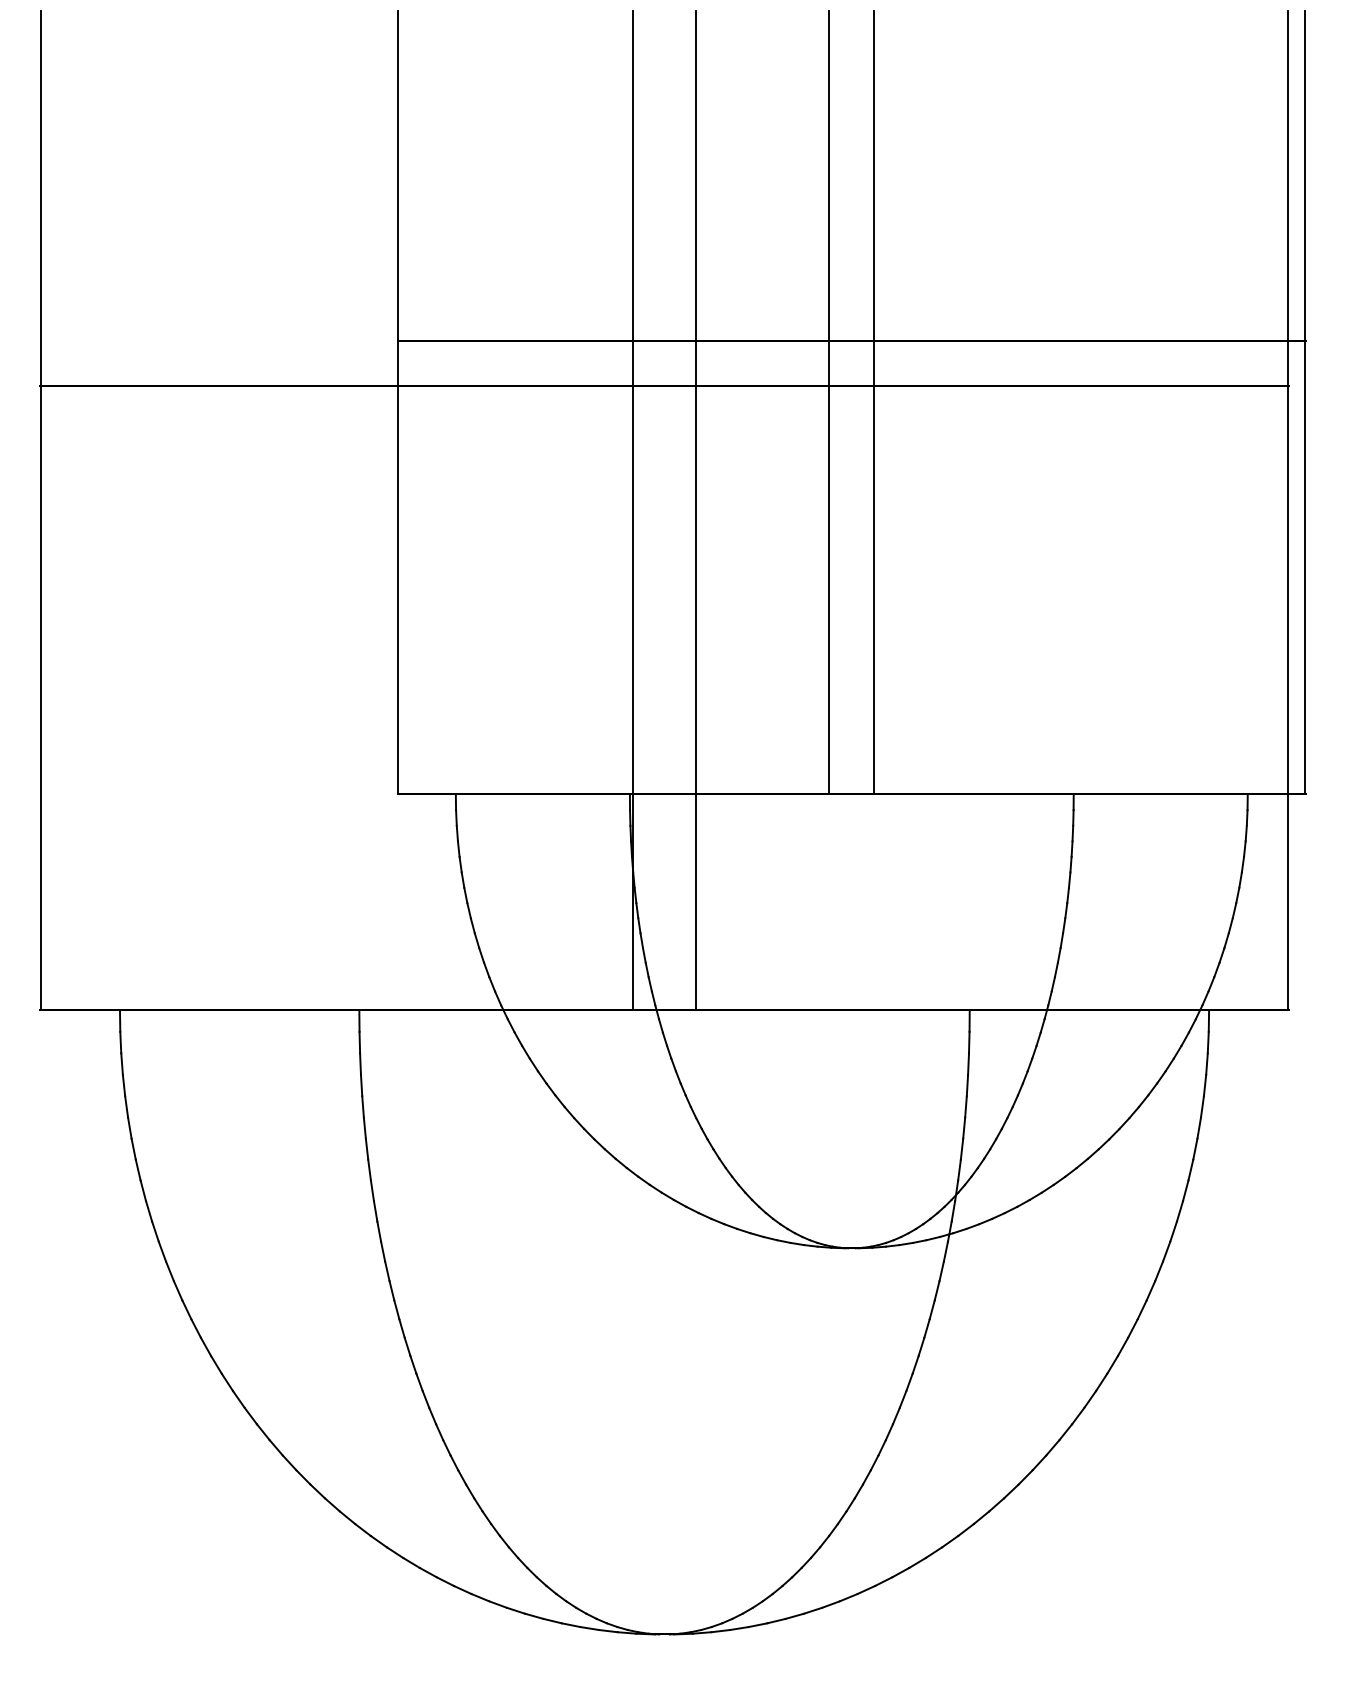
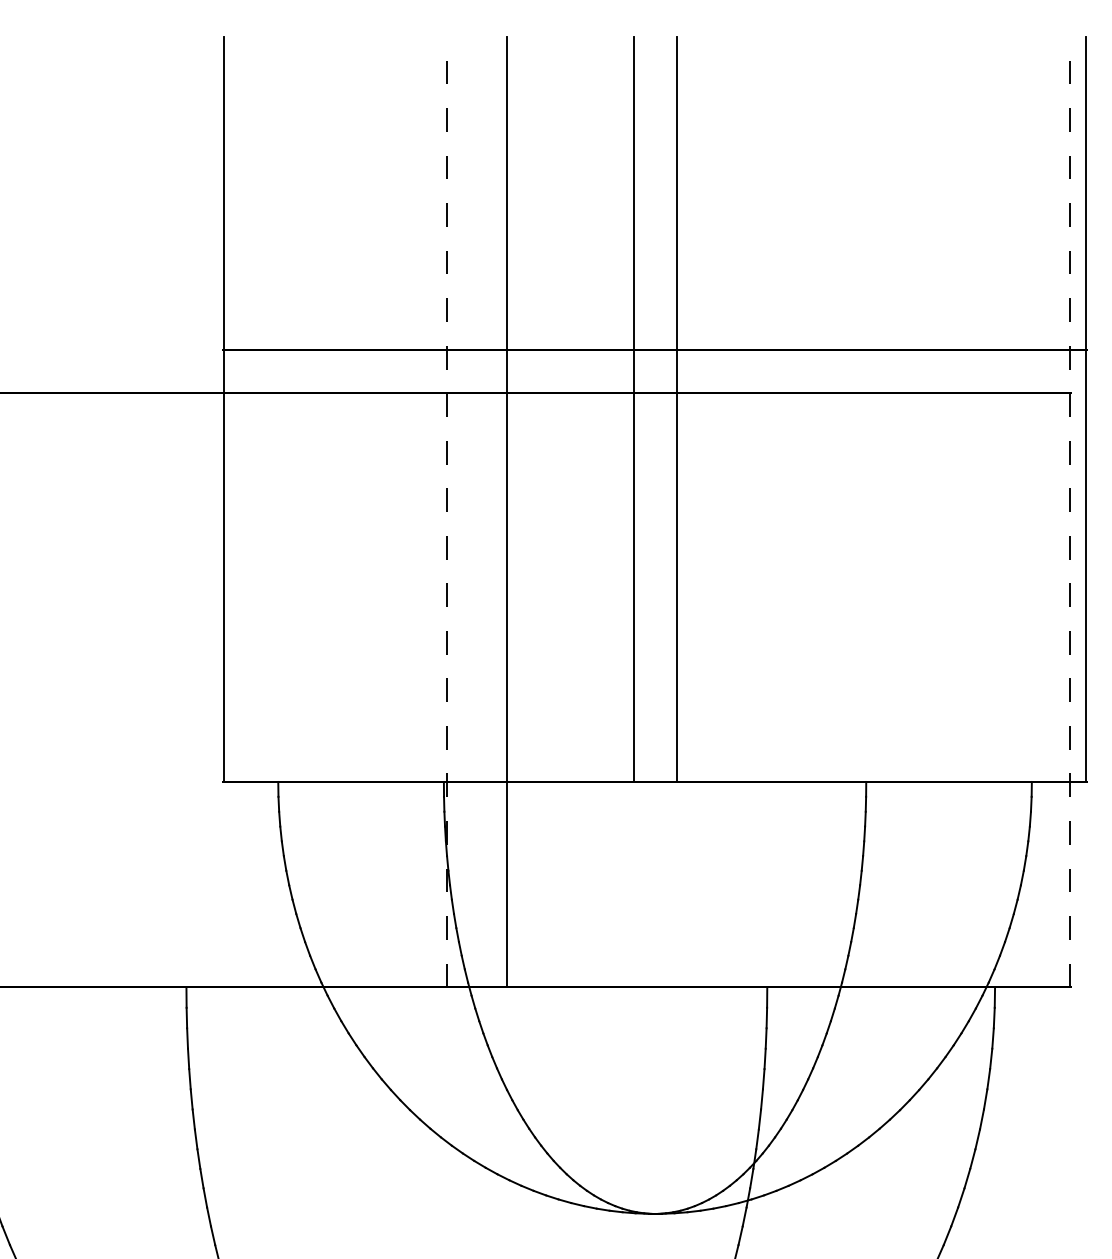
line: (633, 510) -> (447, 511), solid -> dashed
line: (1288, 510) -> (1070, 511), solid -> dashed

